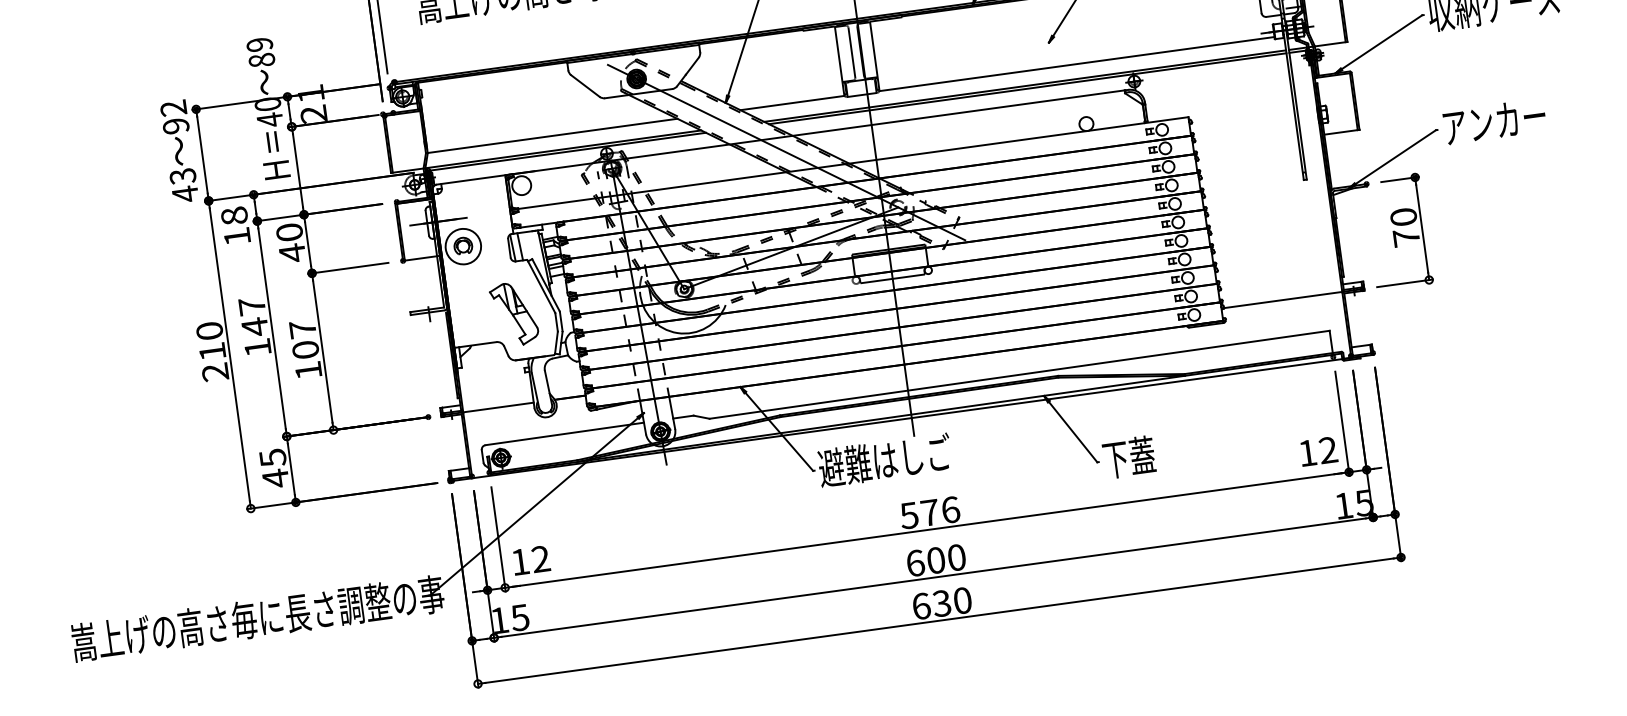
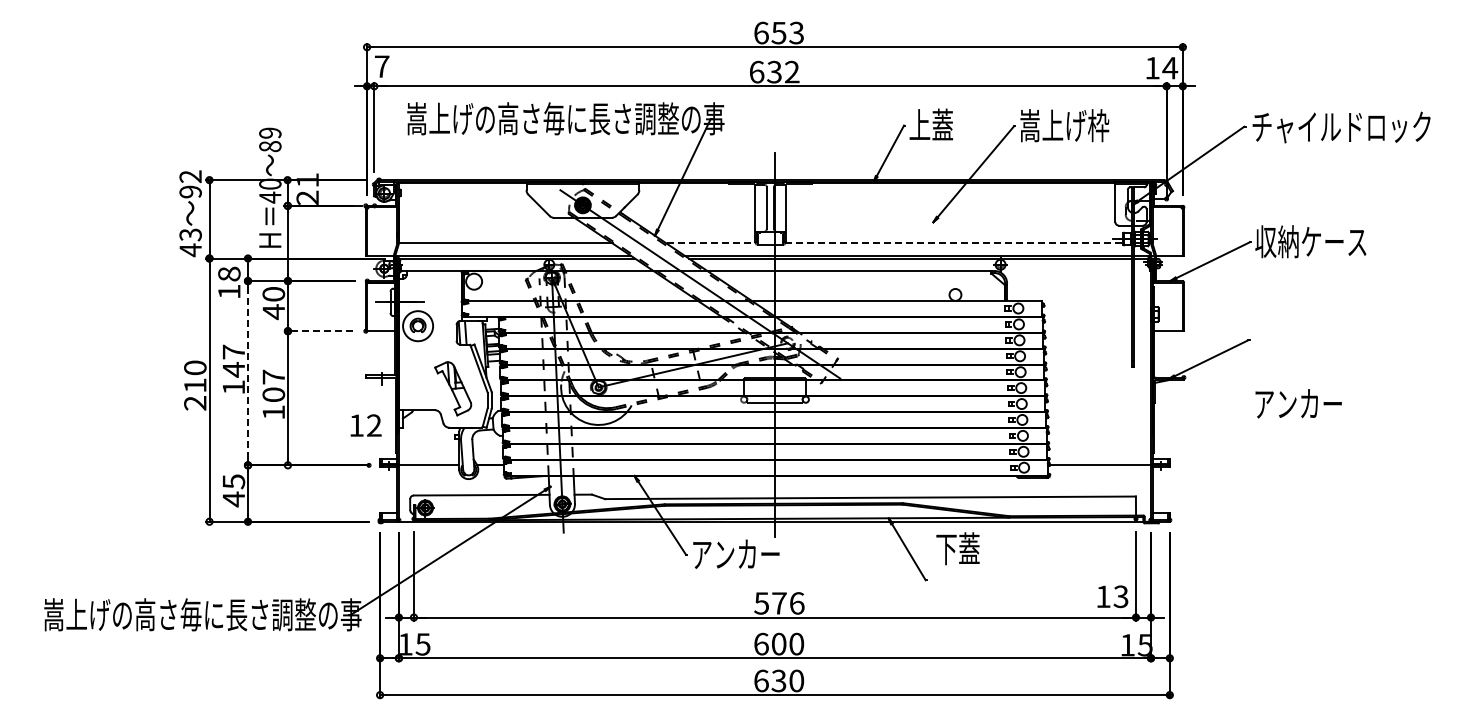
line: (1077, 64) -> (954, 243), solid -> dashed
line: (793, 103) -> (711, 243), solid -> dashed
text: (1494, 121) -> (1298, 403), moved
part: (1397, 232) -> (1204, 421), removed
line: (347, 268) -> (318, 331), solid -> dashed
line: (272, 329) -> (248, 373), solid -> dashed
text: (1327, 451) -> (1120, 597), 12 -> 13
text: (1128, 457) -> (957, 548), moved
text: (884, 459) -> (747, 553), 避難はしご -> アンカー
text: (530, 560) -> (365, 425), moved

